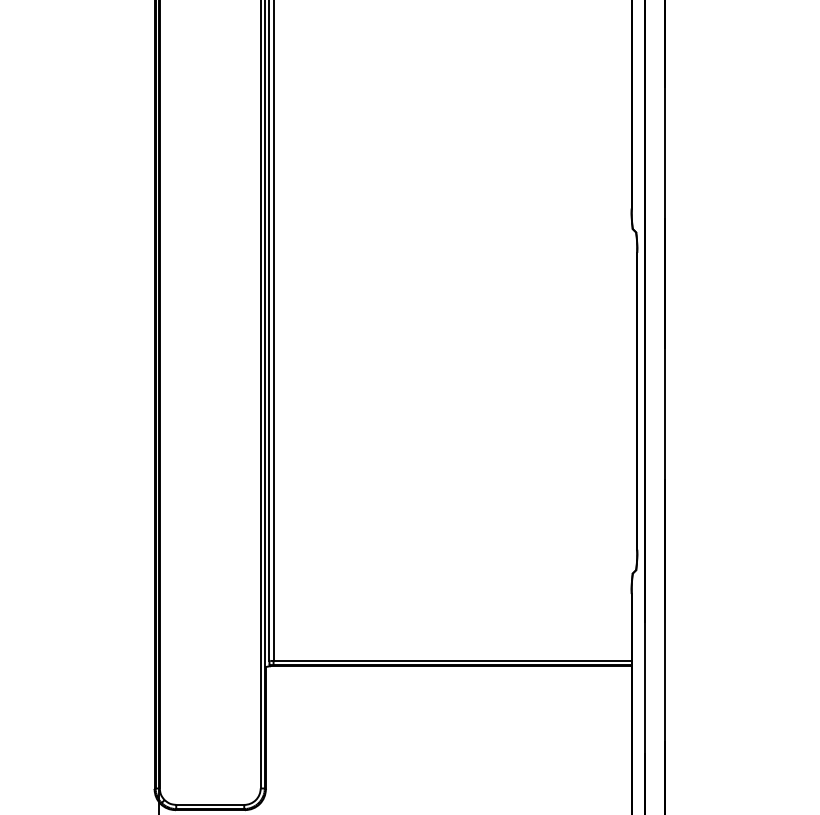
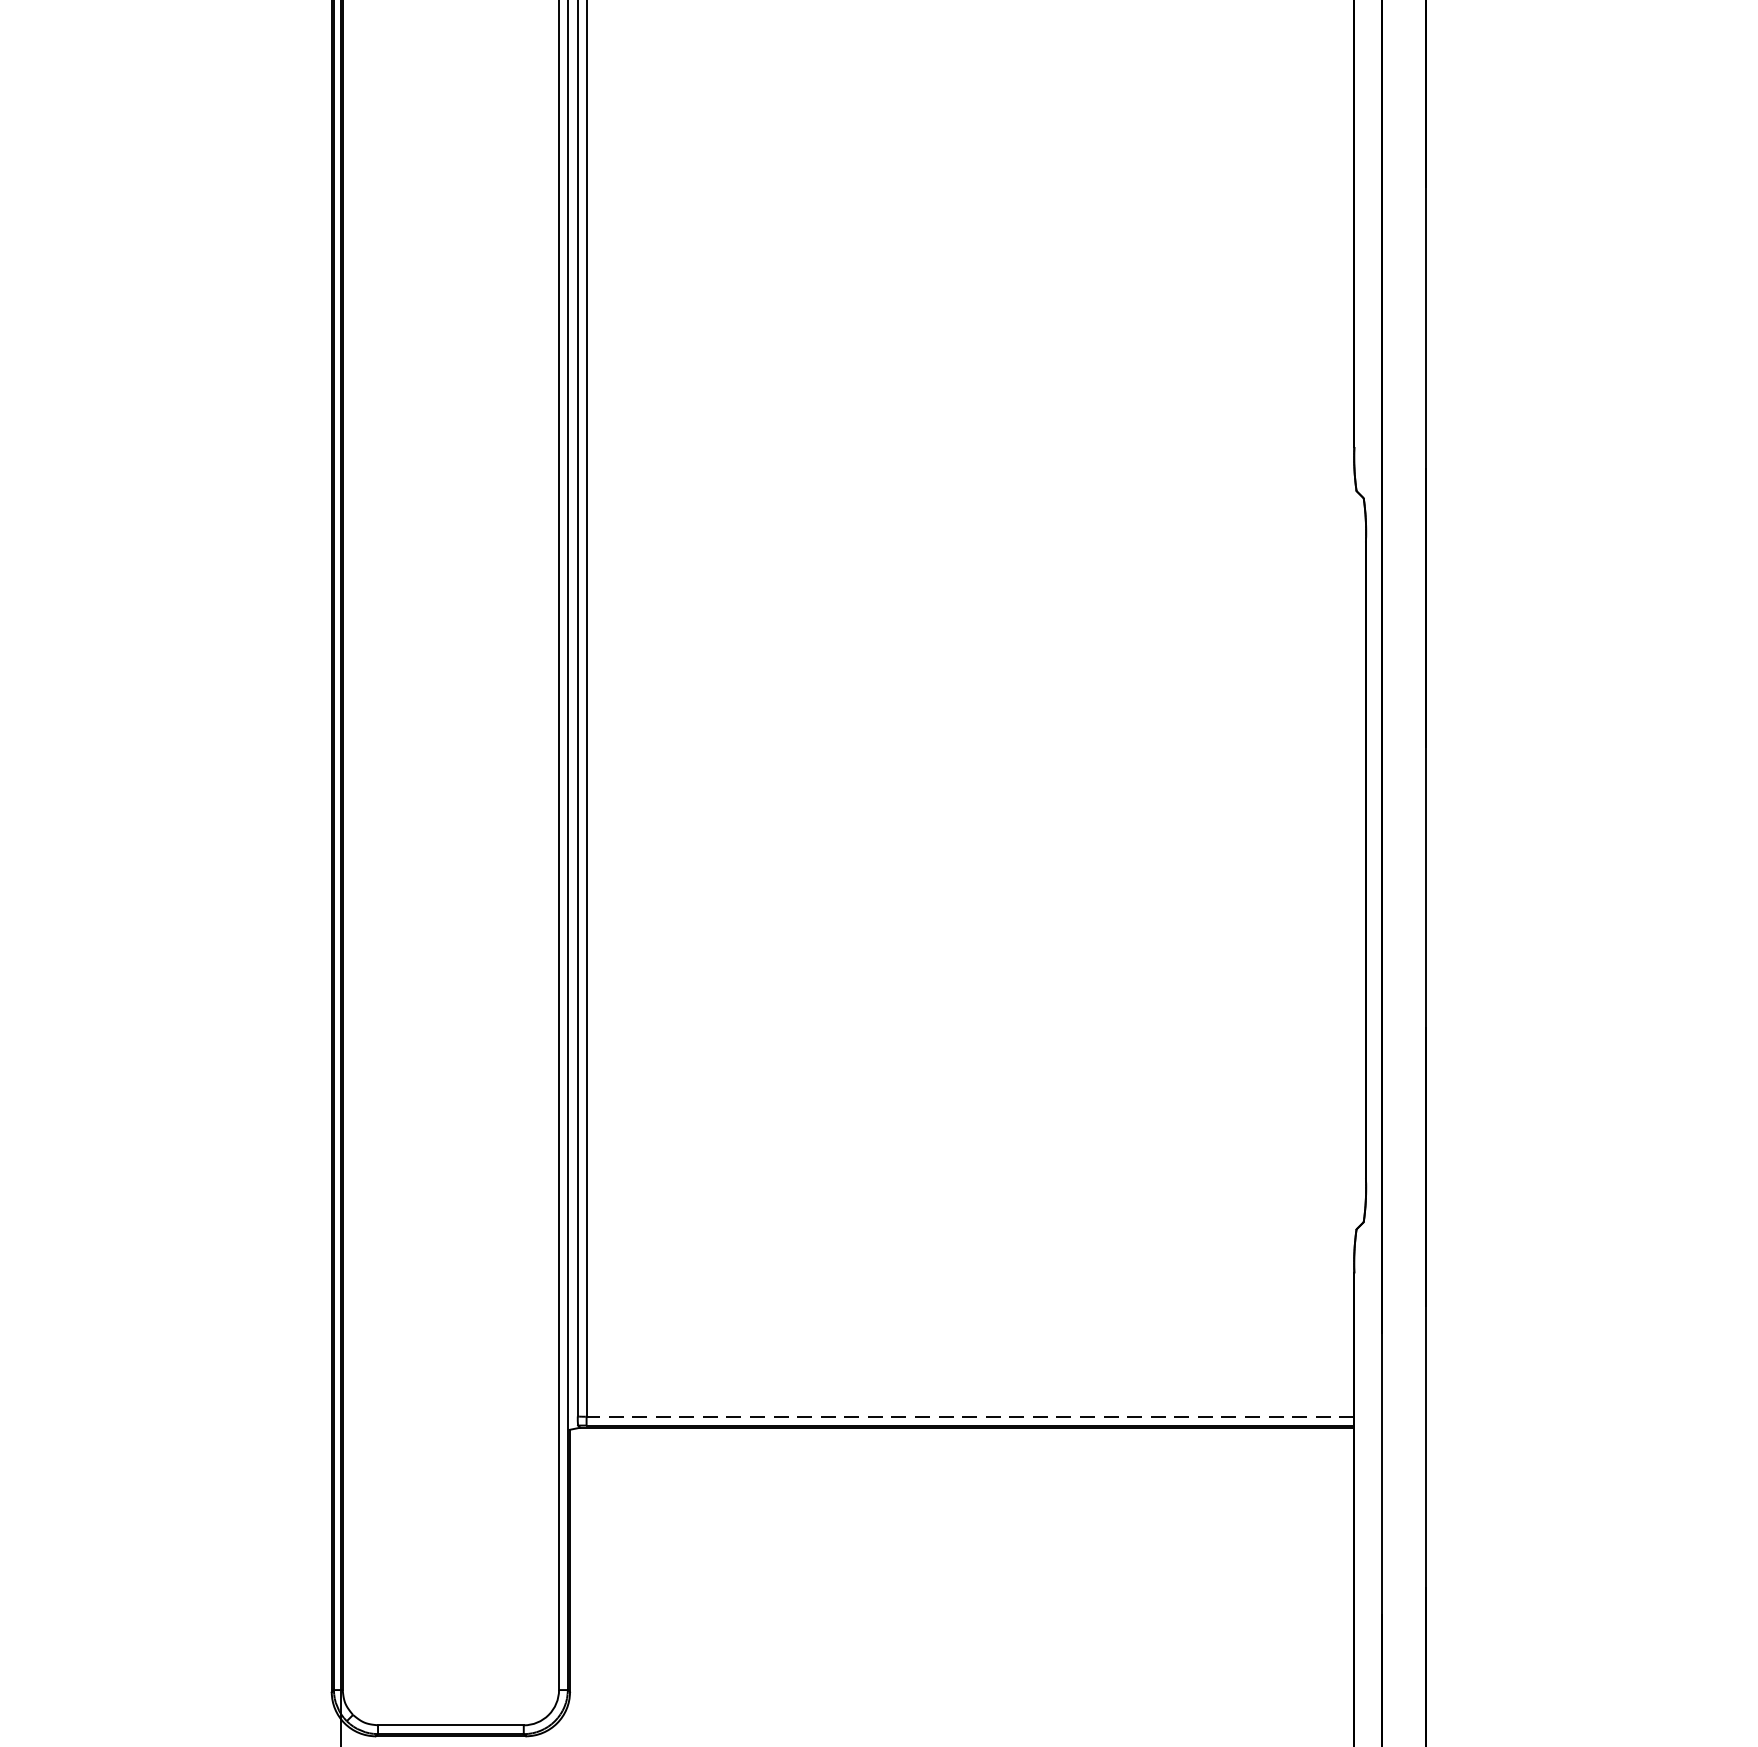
line: (452, 660) -> (970, 1415), solid -> dashed

